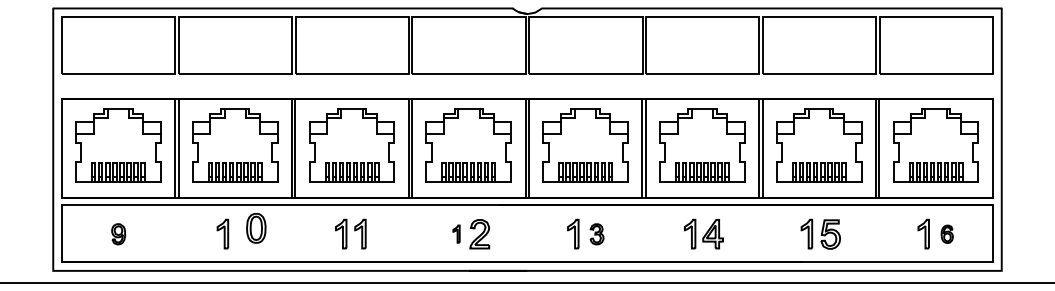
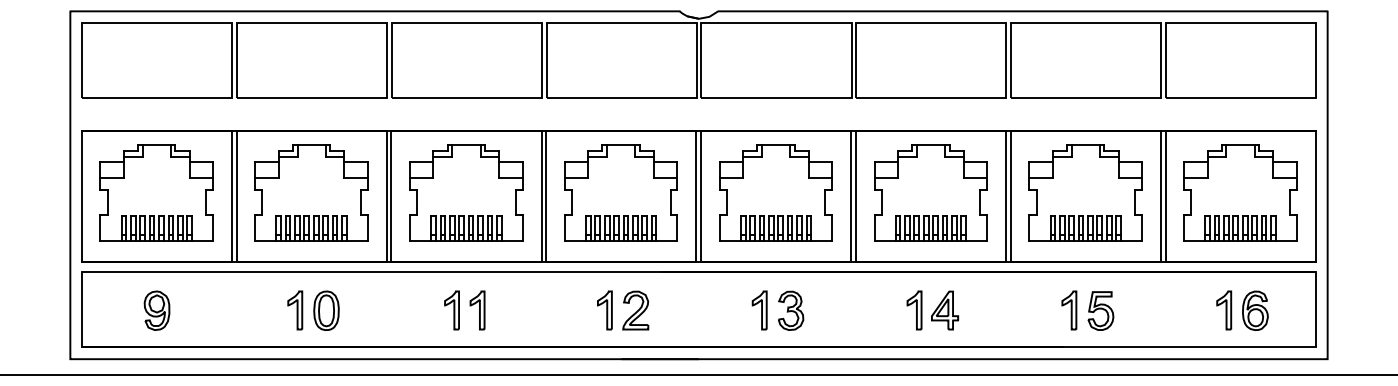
part: (256, 228) -> (326, 310), moved
part: (118, 234) -> (156, 310), size x1.43
part: (456, 234) -> (604, 310), size x1.67
part: (597, 234) -> (791, 310), size x1.43
part: (947, 234) -> (1255, 310), size x1.67

